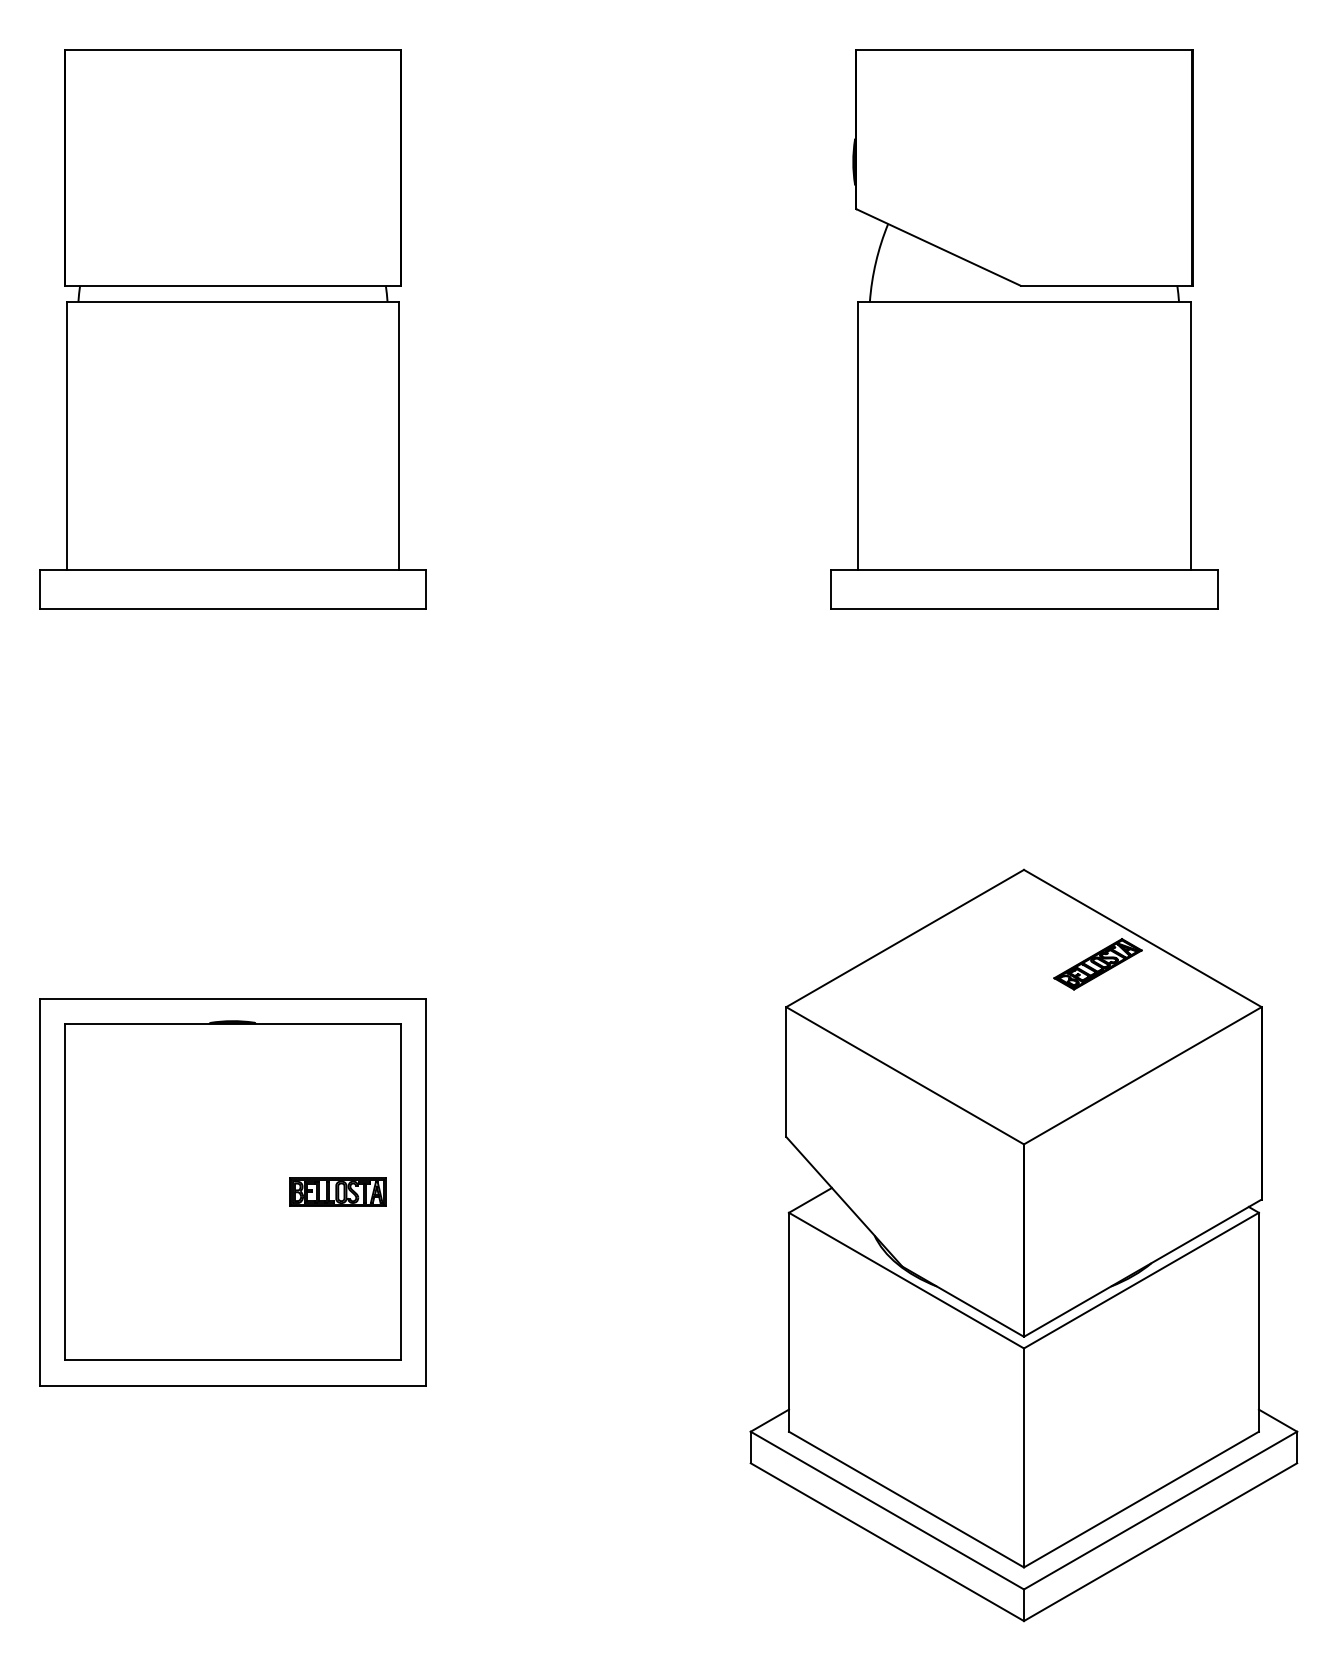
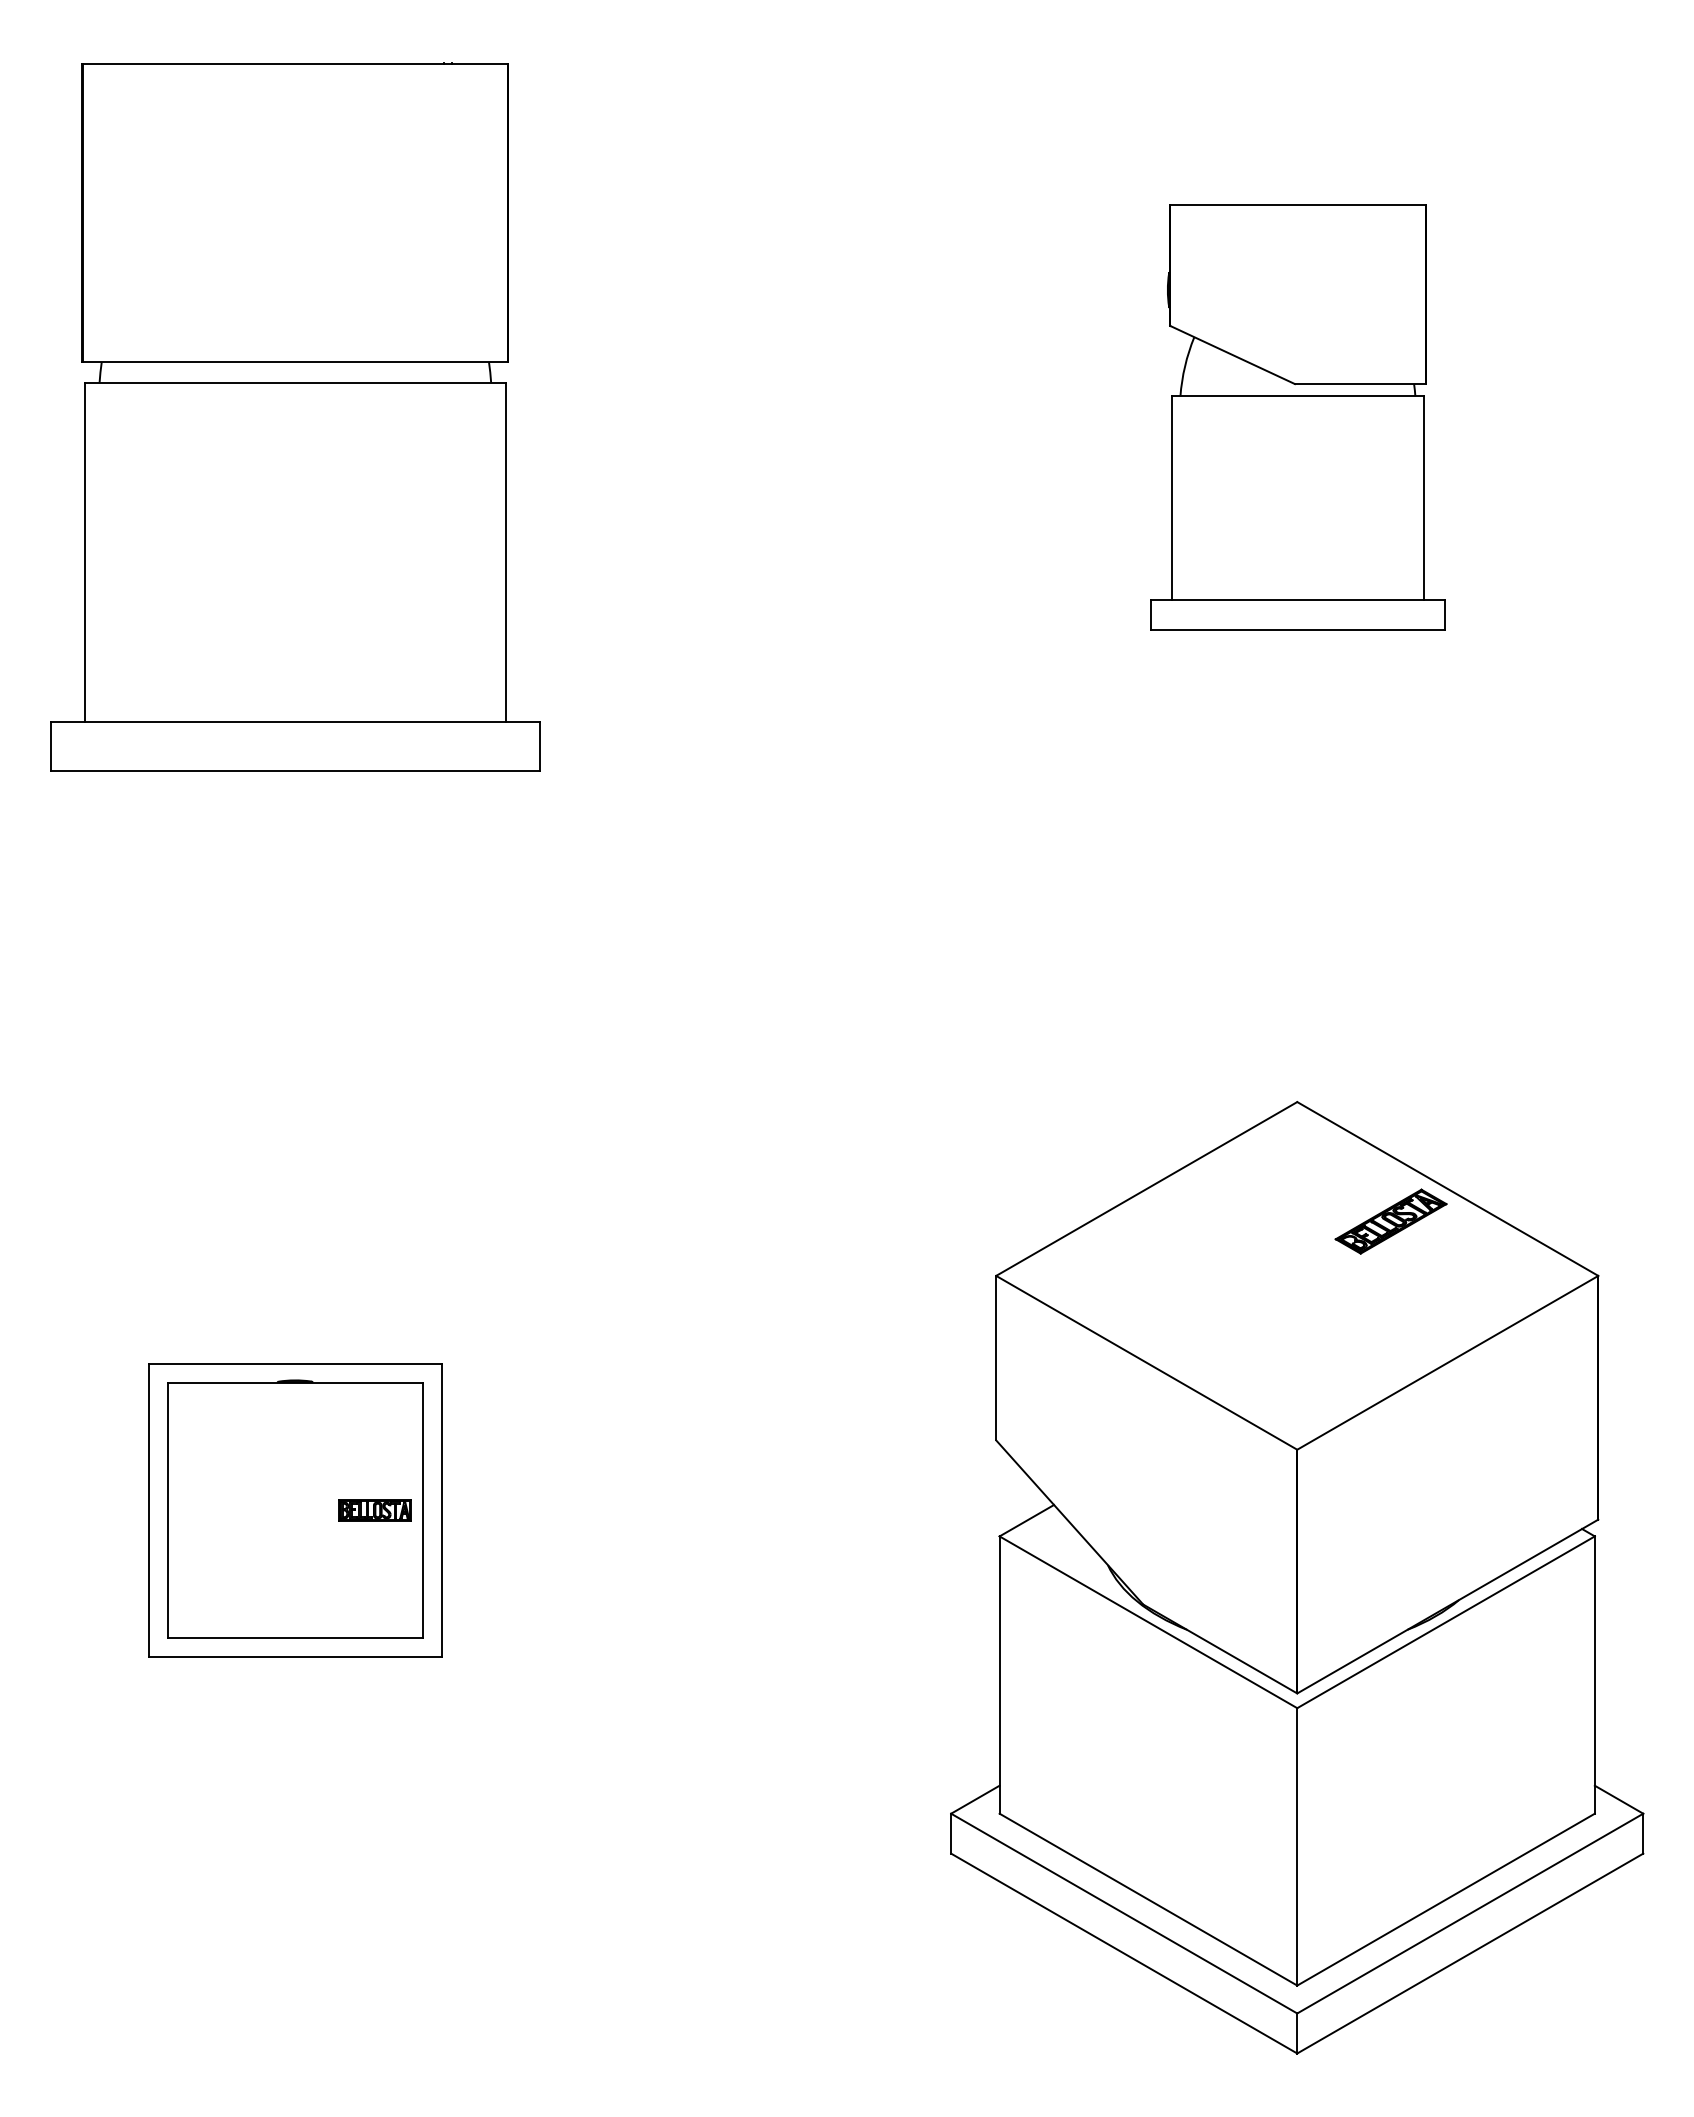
part: (1024, 328) -> (1297, 416), size x0.6
part: (233, 1192) -> (295, 1510), size x0.6

